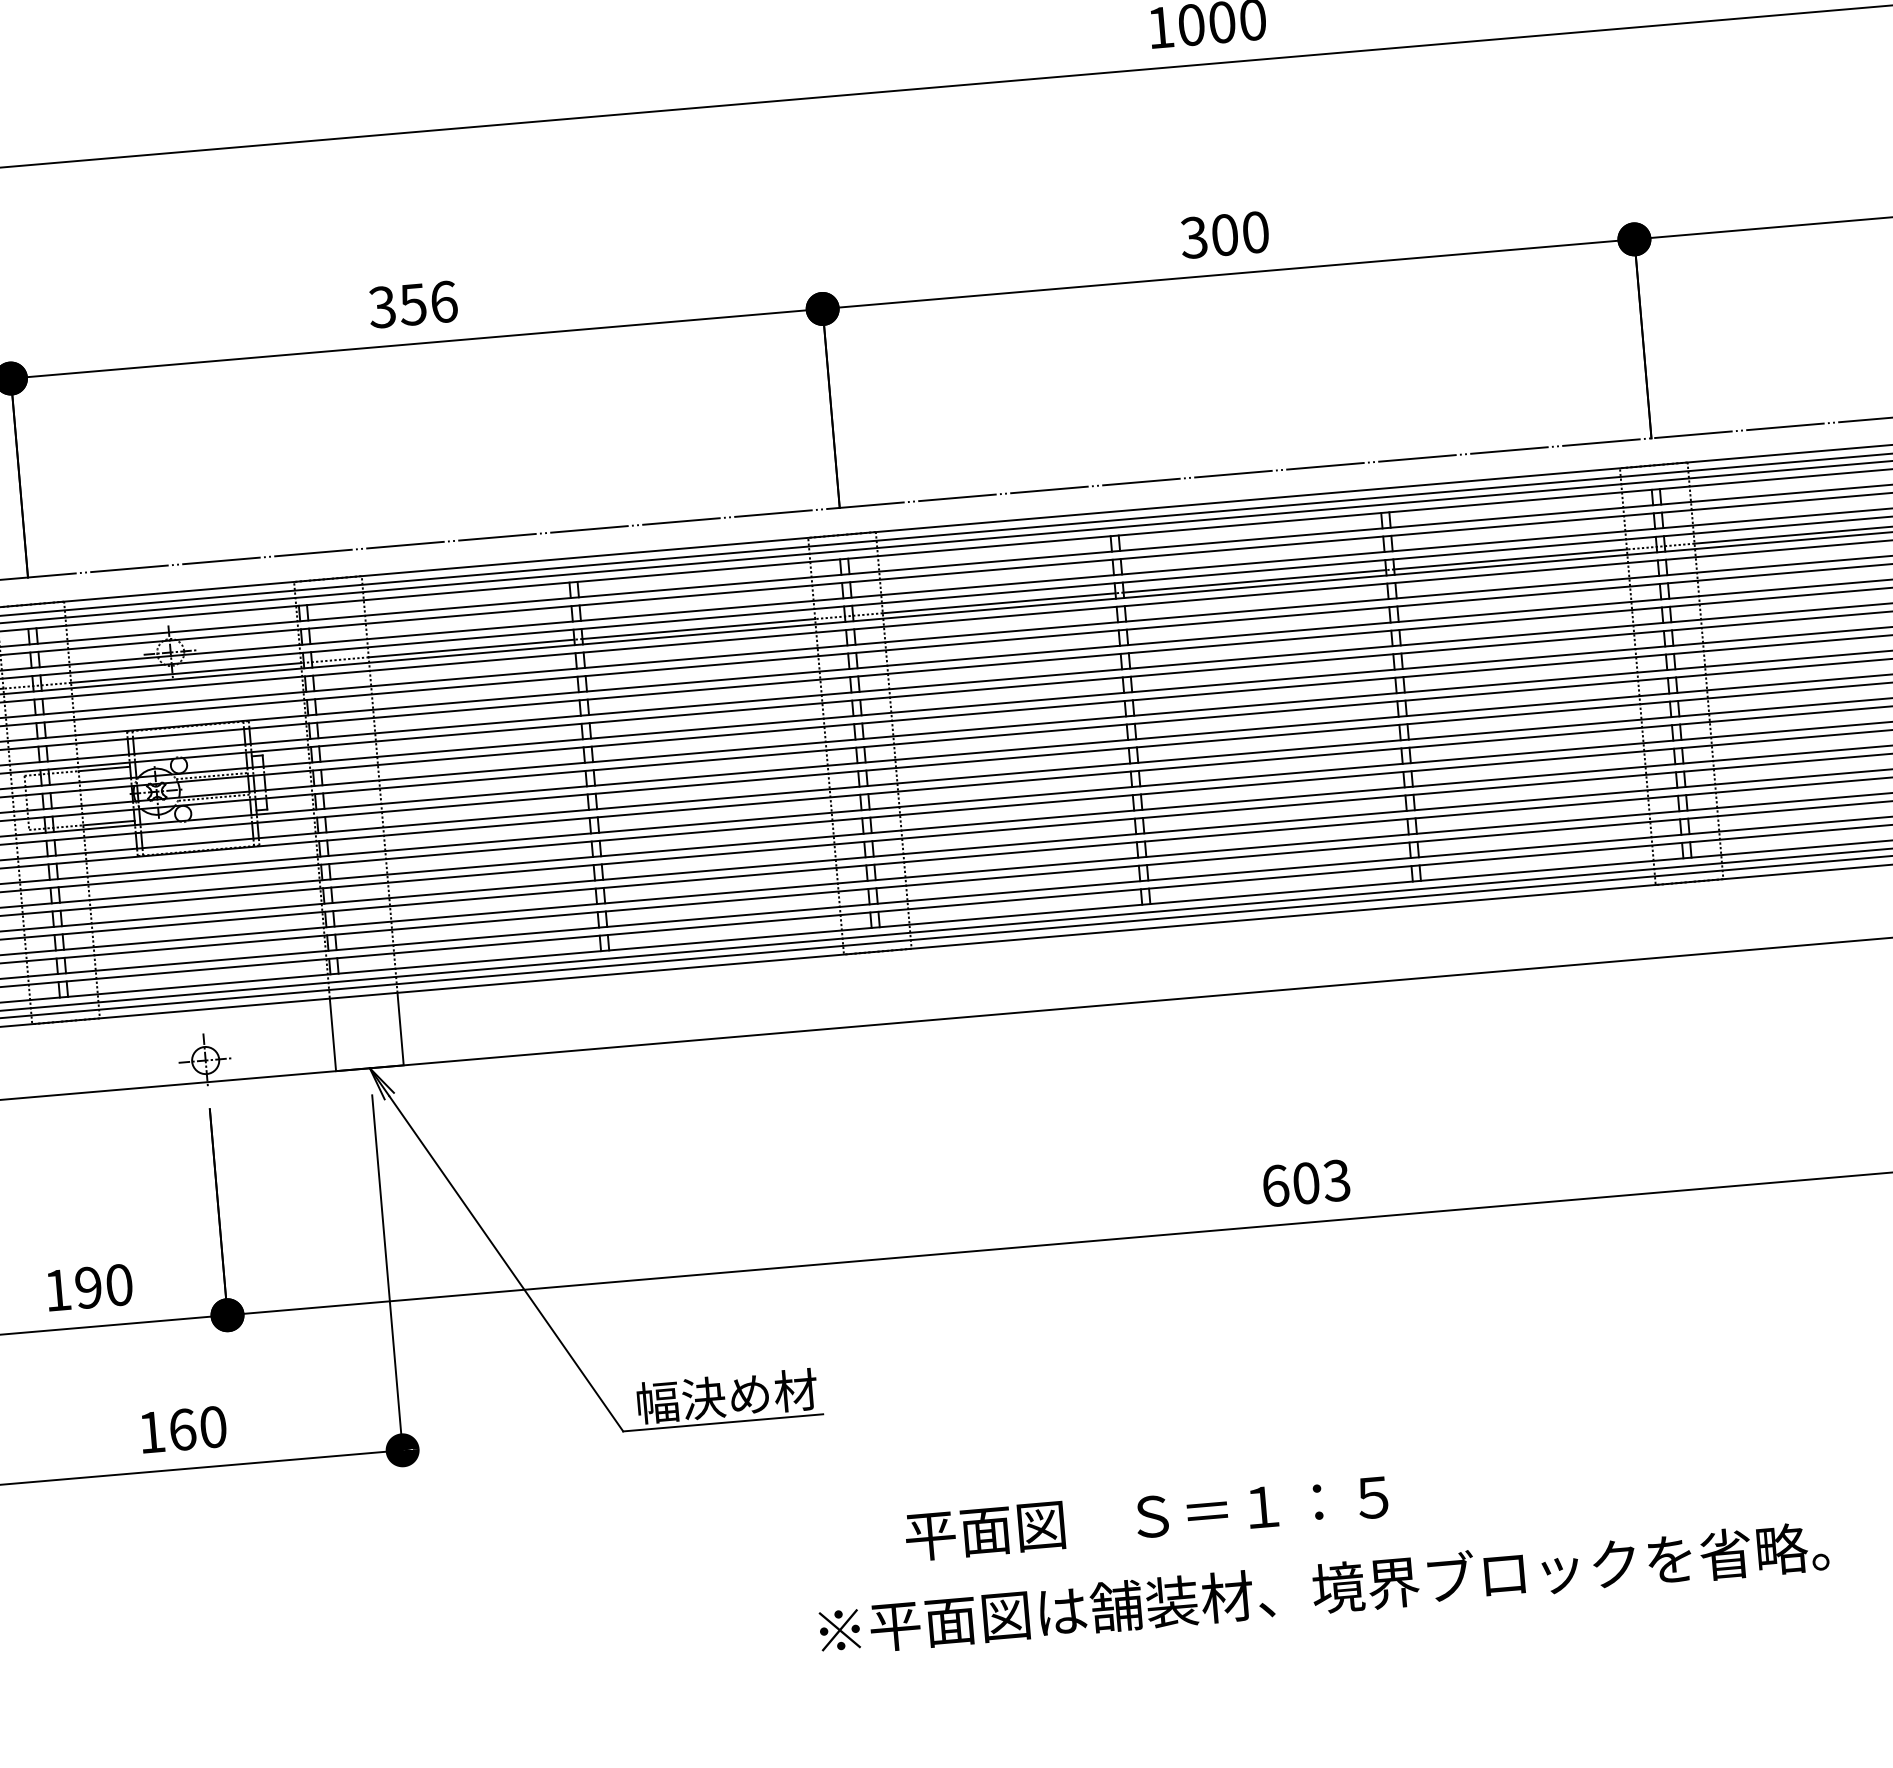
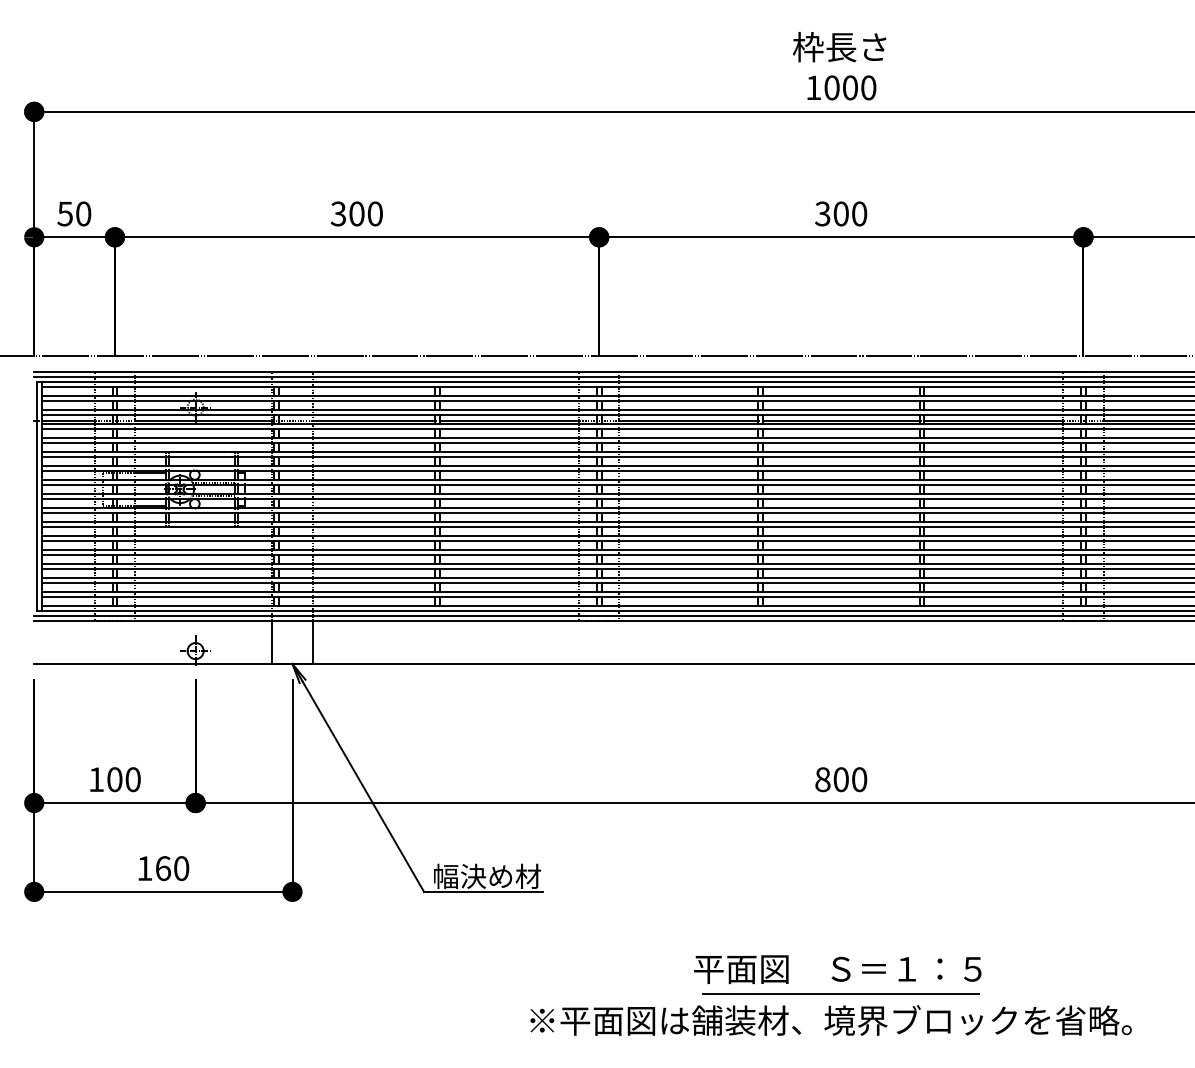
text: (429, 302) -> (366, 213), 356 -> 300
text: (1306, 1182) -> (841, 779), 603 -> 800
text: (88, 1287) -> (114, 779), 190 -> 100
text: (1146, 1517) -> (837, 969), moved
line: (1337, 1543) -> (841, 994), added

